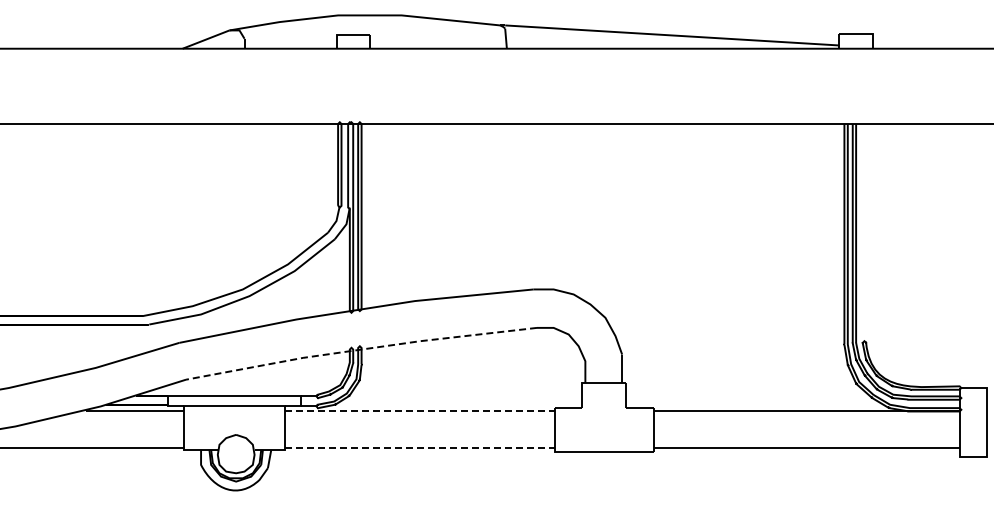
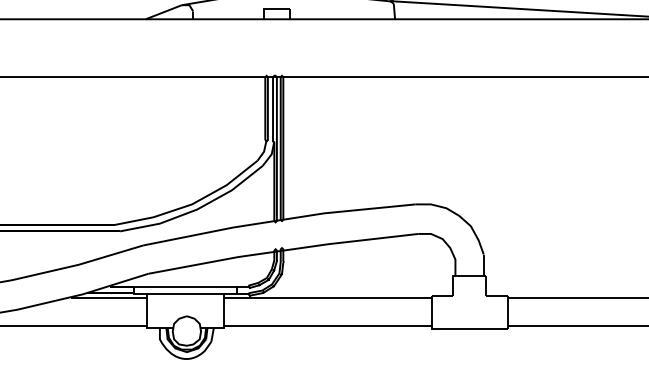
line: (360, 349) -> (282, 250), dashed -> solid
line: (420, 411) -> (328, 298), dashed -> solid
line: (420, 448) -> (328, 326), dashed -> solid

